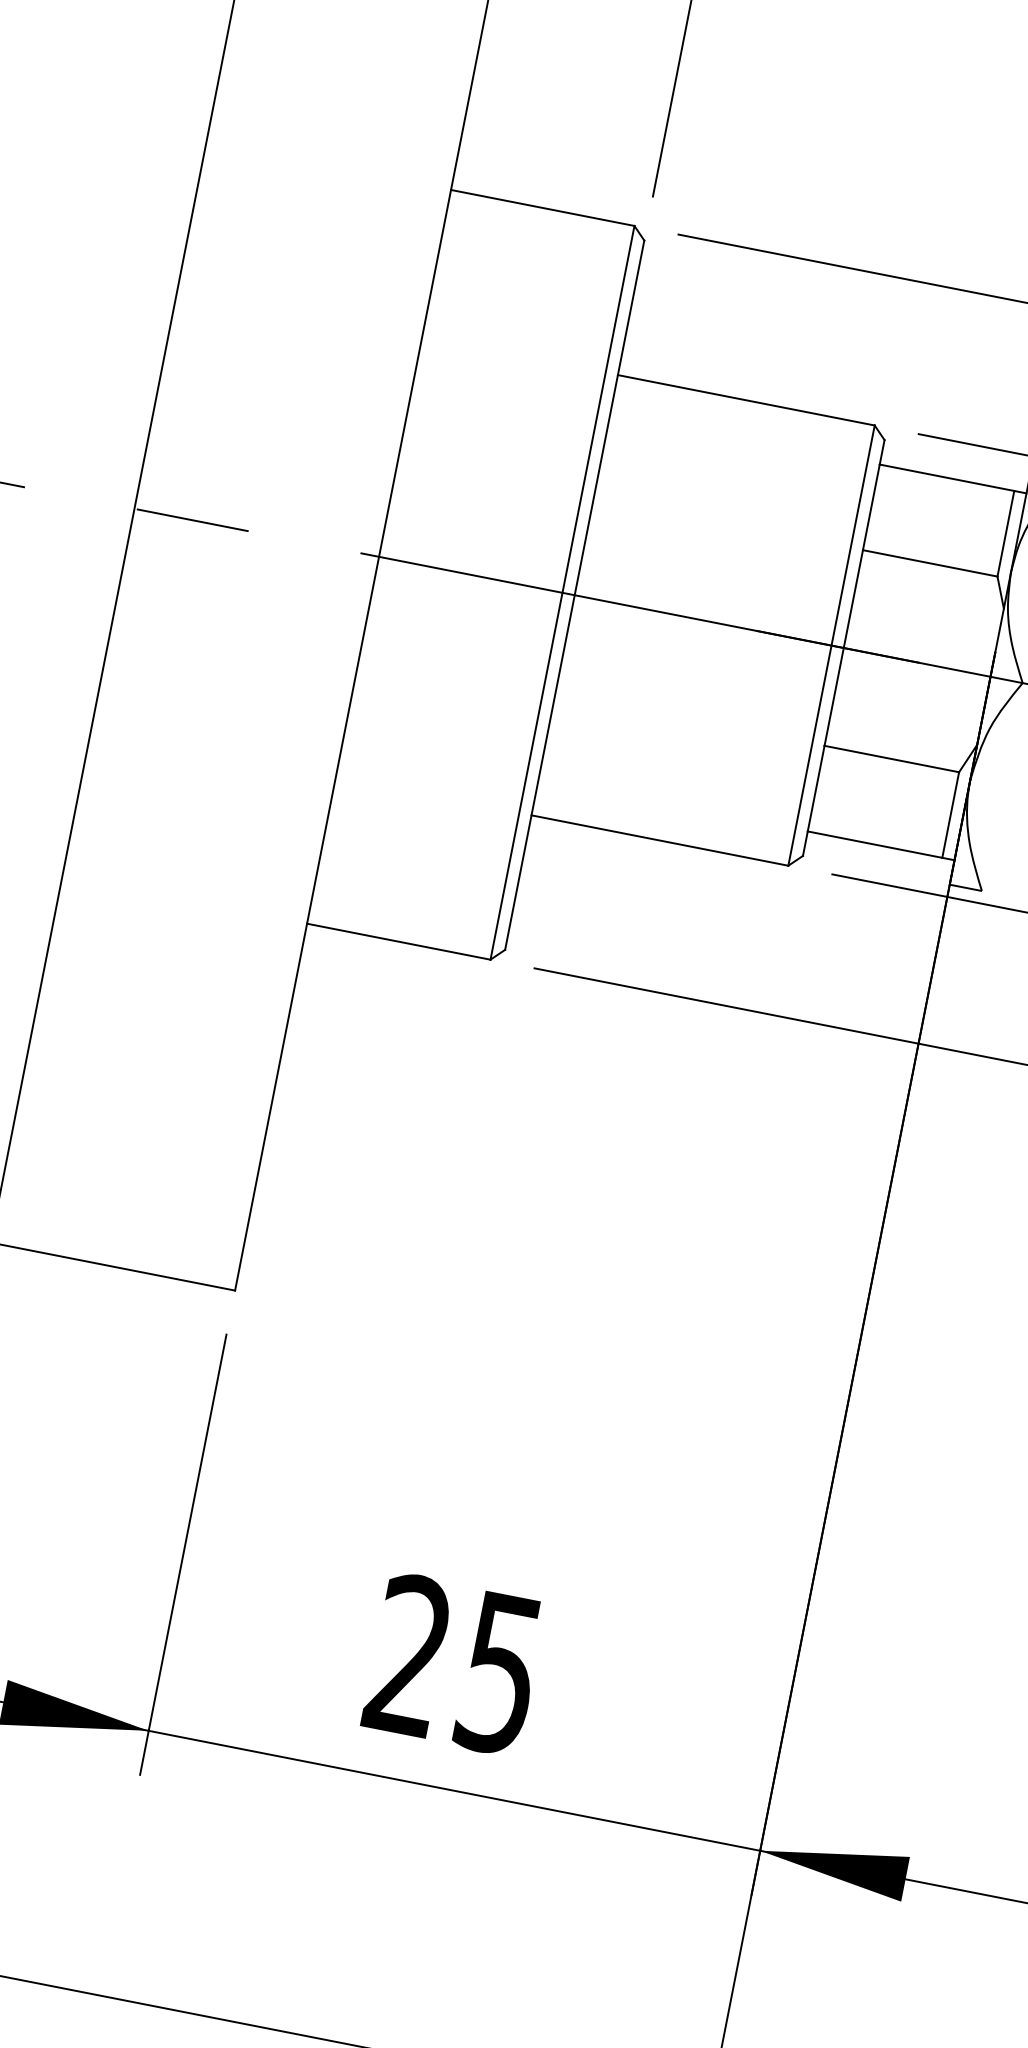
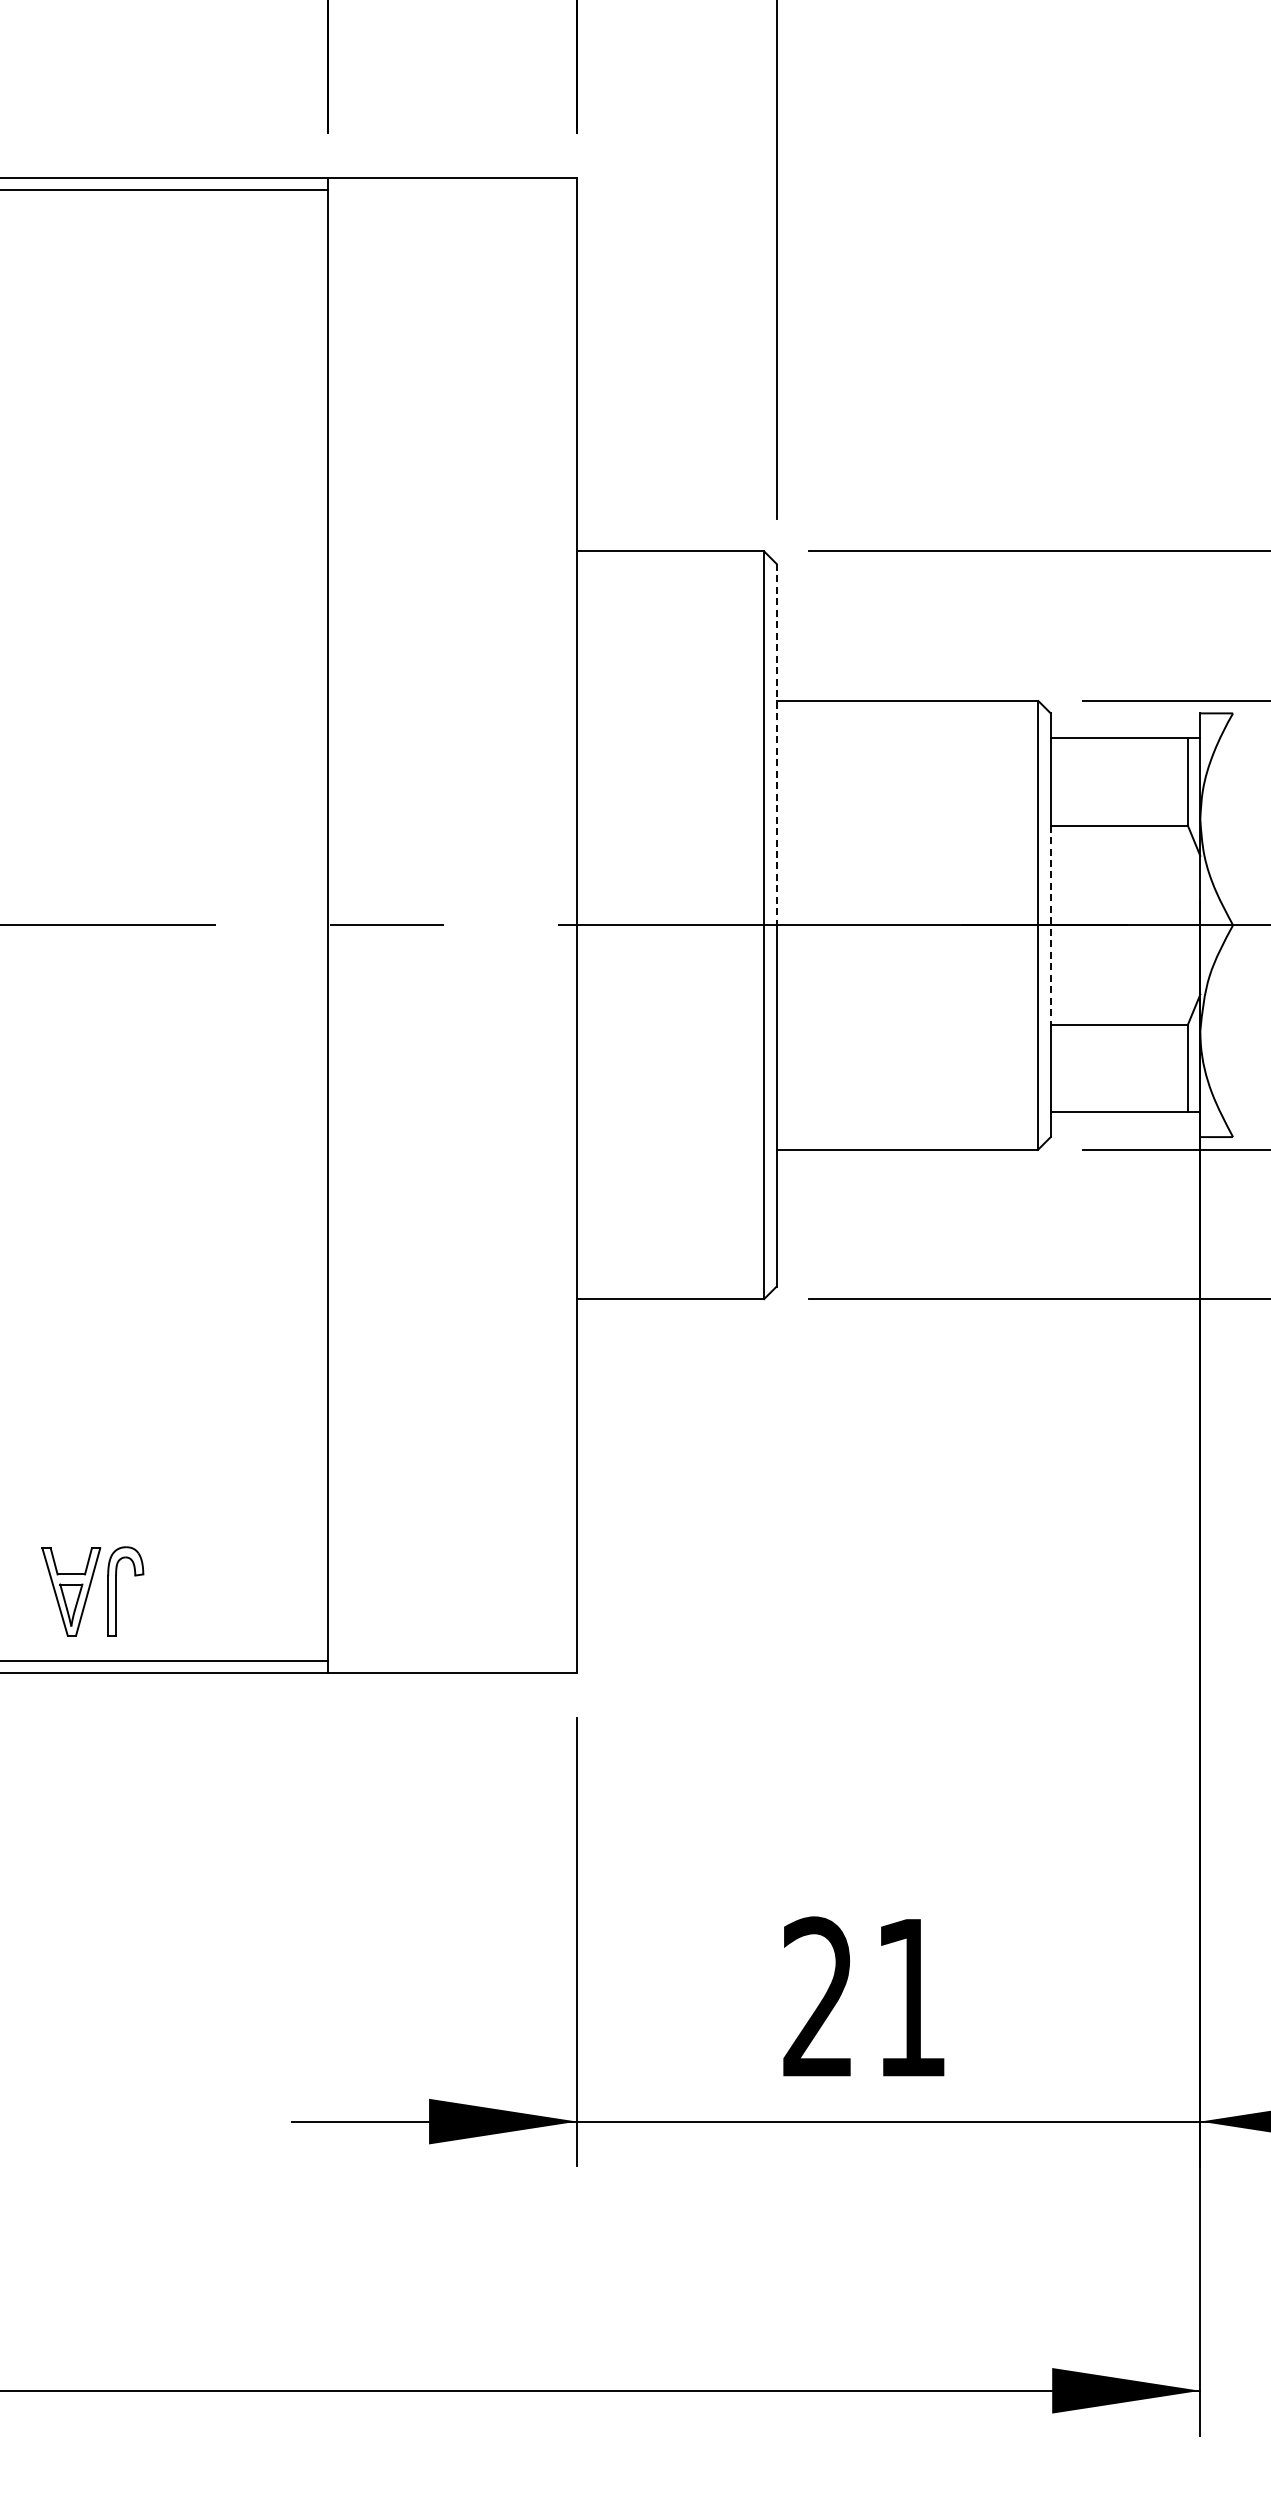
line: (609, 417) -> (776, 744), solid -> dashed
line: (843, 648) -> (1050, 925), solid -> dashed
text: (499, 1675) -> (910, 1999), 25 -> 21

